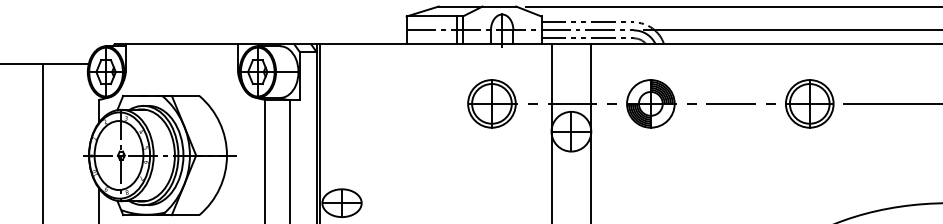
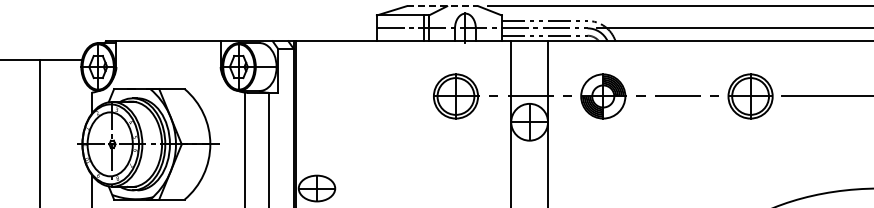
line: (477, 6) -> (442, 6), solid -> dashed

